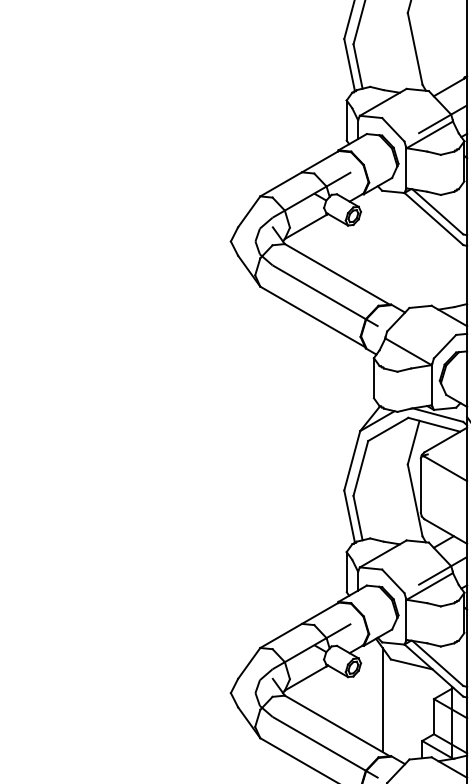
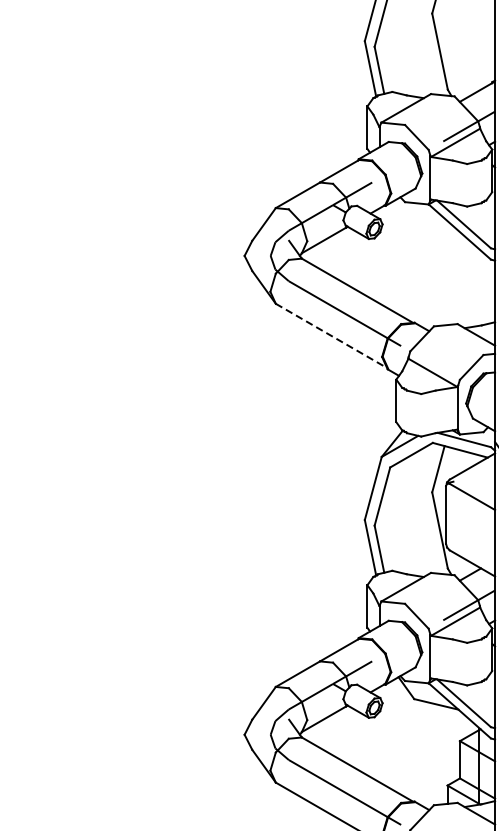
line: (312, 316) -> (331, 335), solid -> dashed
line: (382, 699) -> (405, 741), removed

